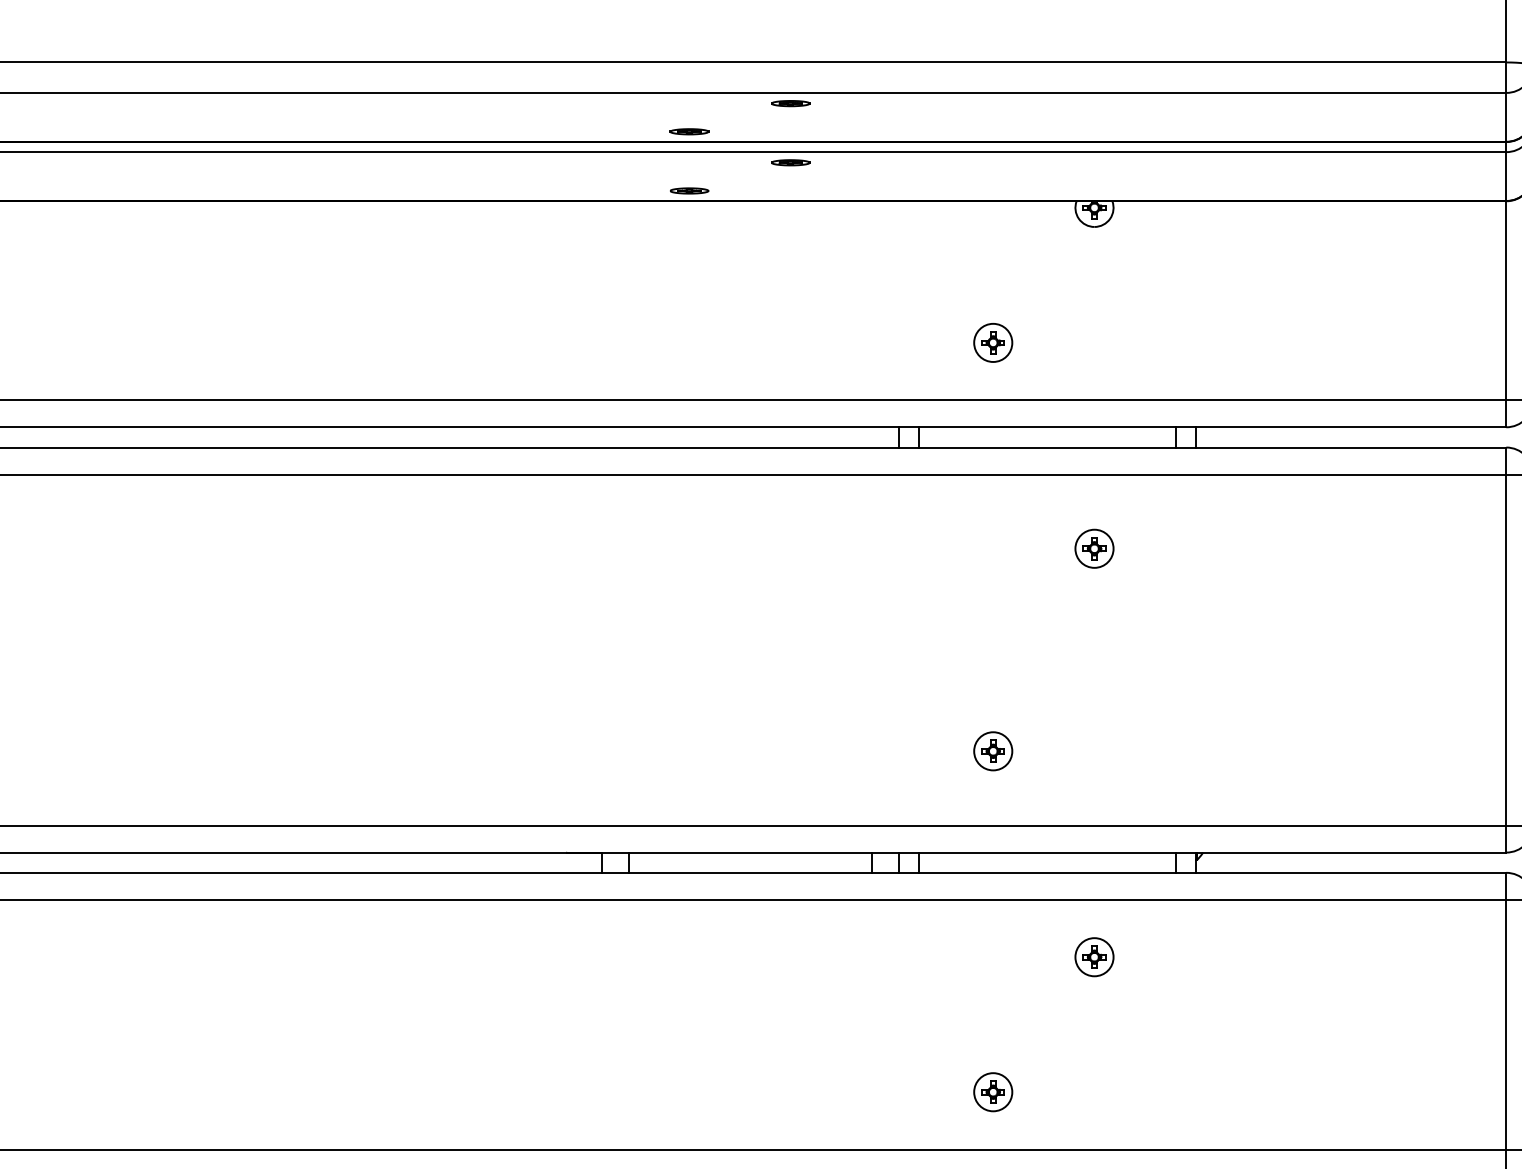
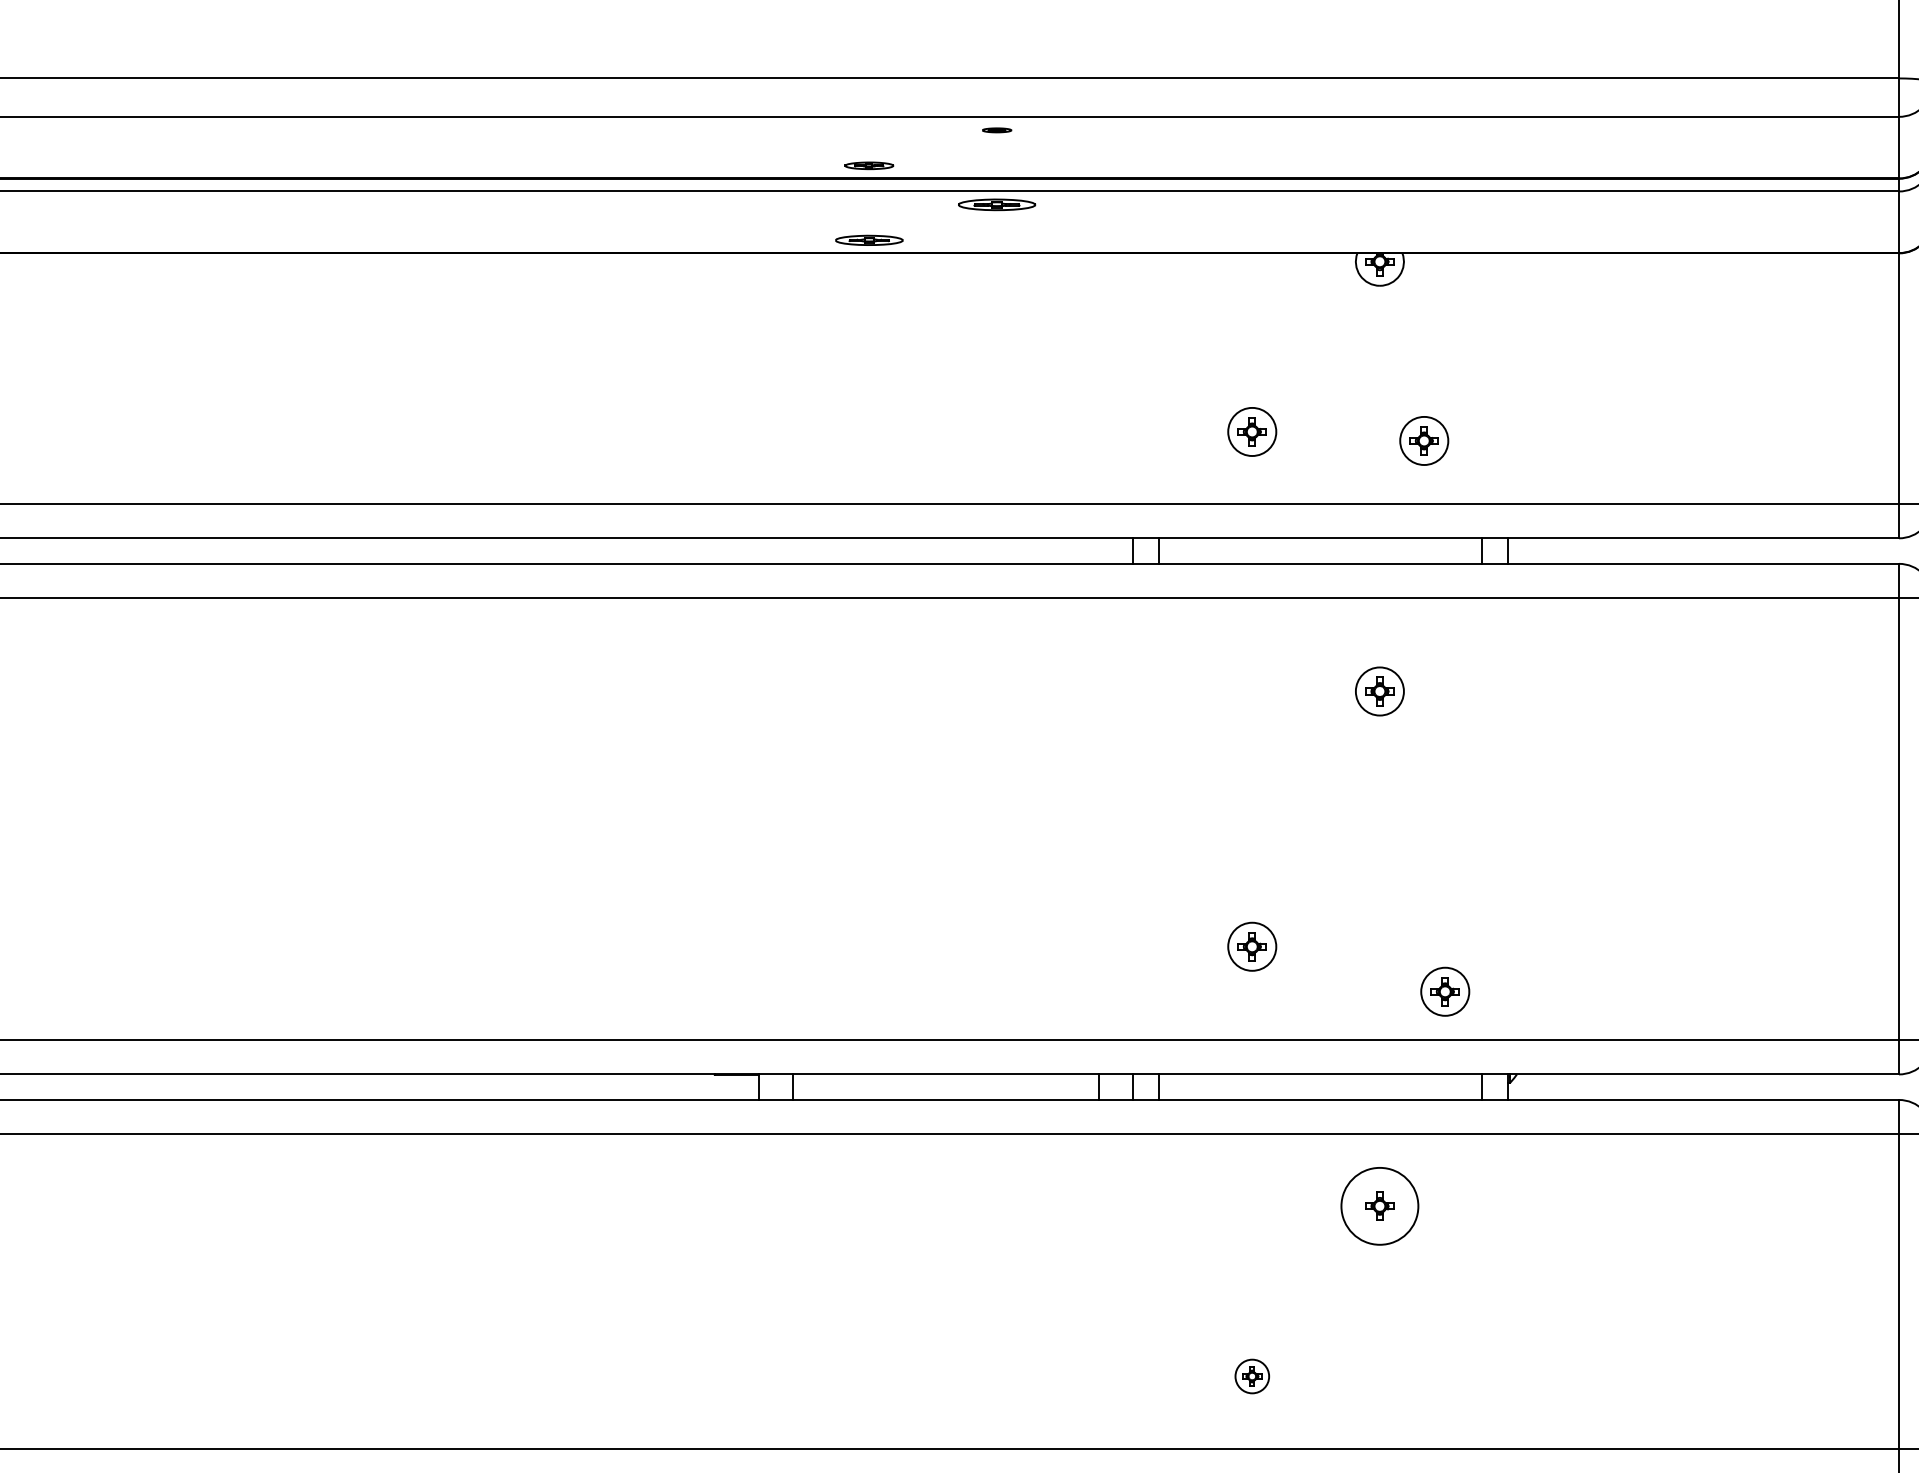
part: (790, 103) -> (996, 130), size x0.6
part: (790, 162) -> (996, 204), size x1.6
part: (689, 191) -> (869, 240), size x1.4
part: (1129, 349) -> (1424, 440), added
part: (1146, 786) -> (1445, 991), added
circle: (1094, 957) -> (1379, 1206), size x1.6
part: (993, 1092) -> (1252, 1376), size x0.7

